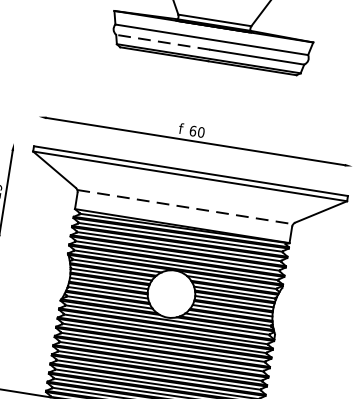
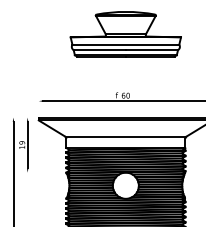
line: (162, 42) -> (99, 50), dashed -> solid
line: (184, 207) -> (125, 137), dashed -> solid

